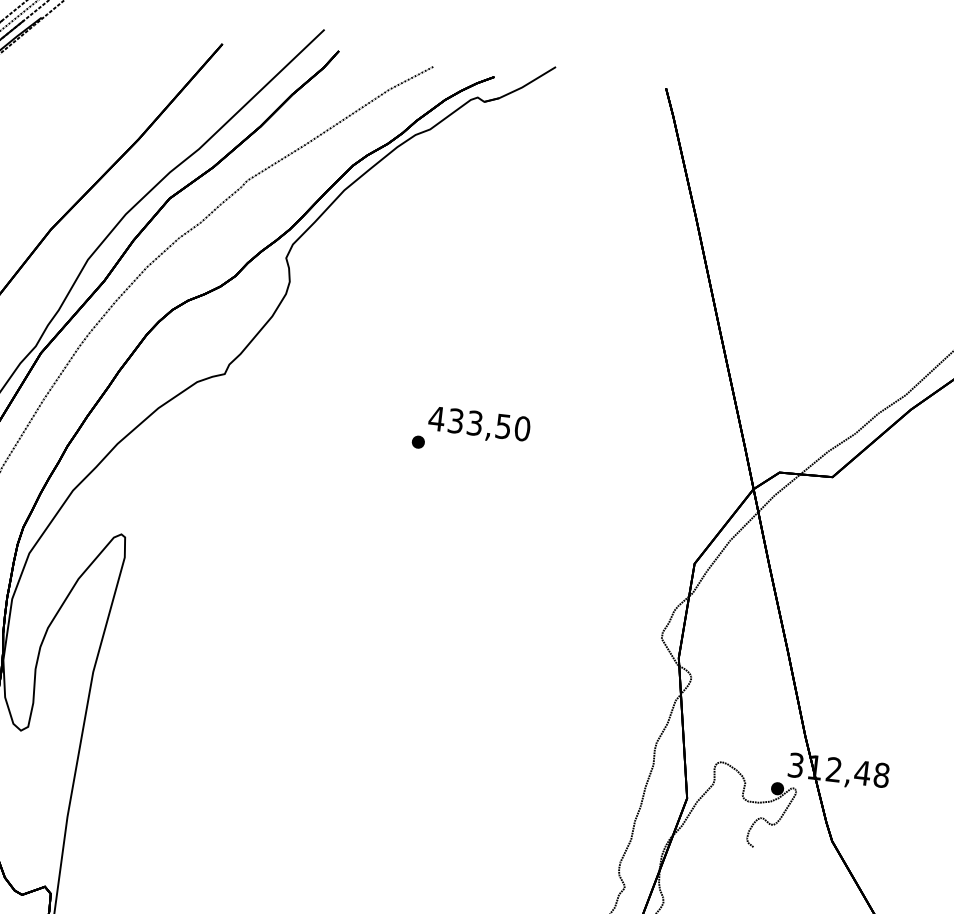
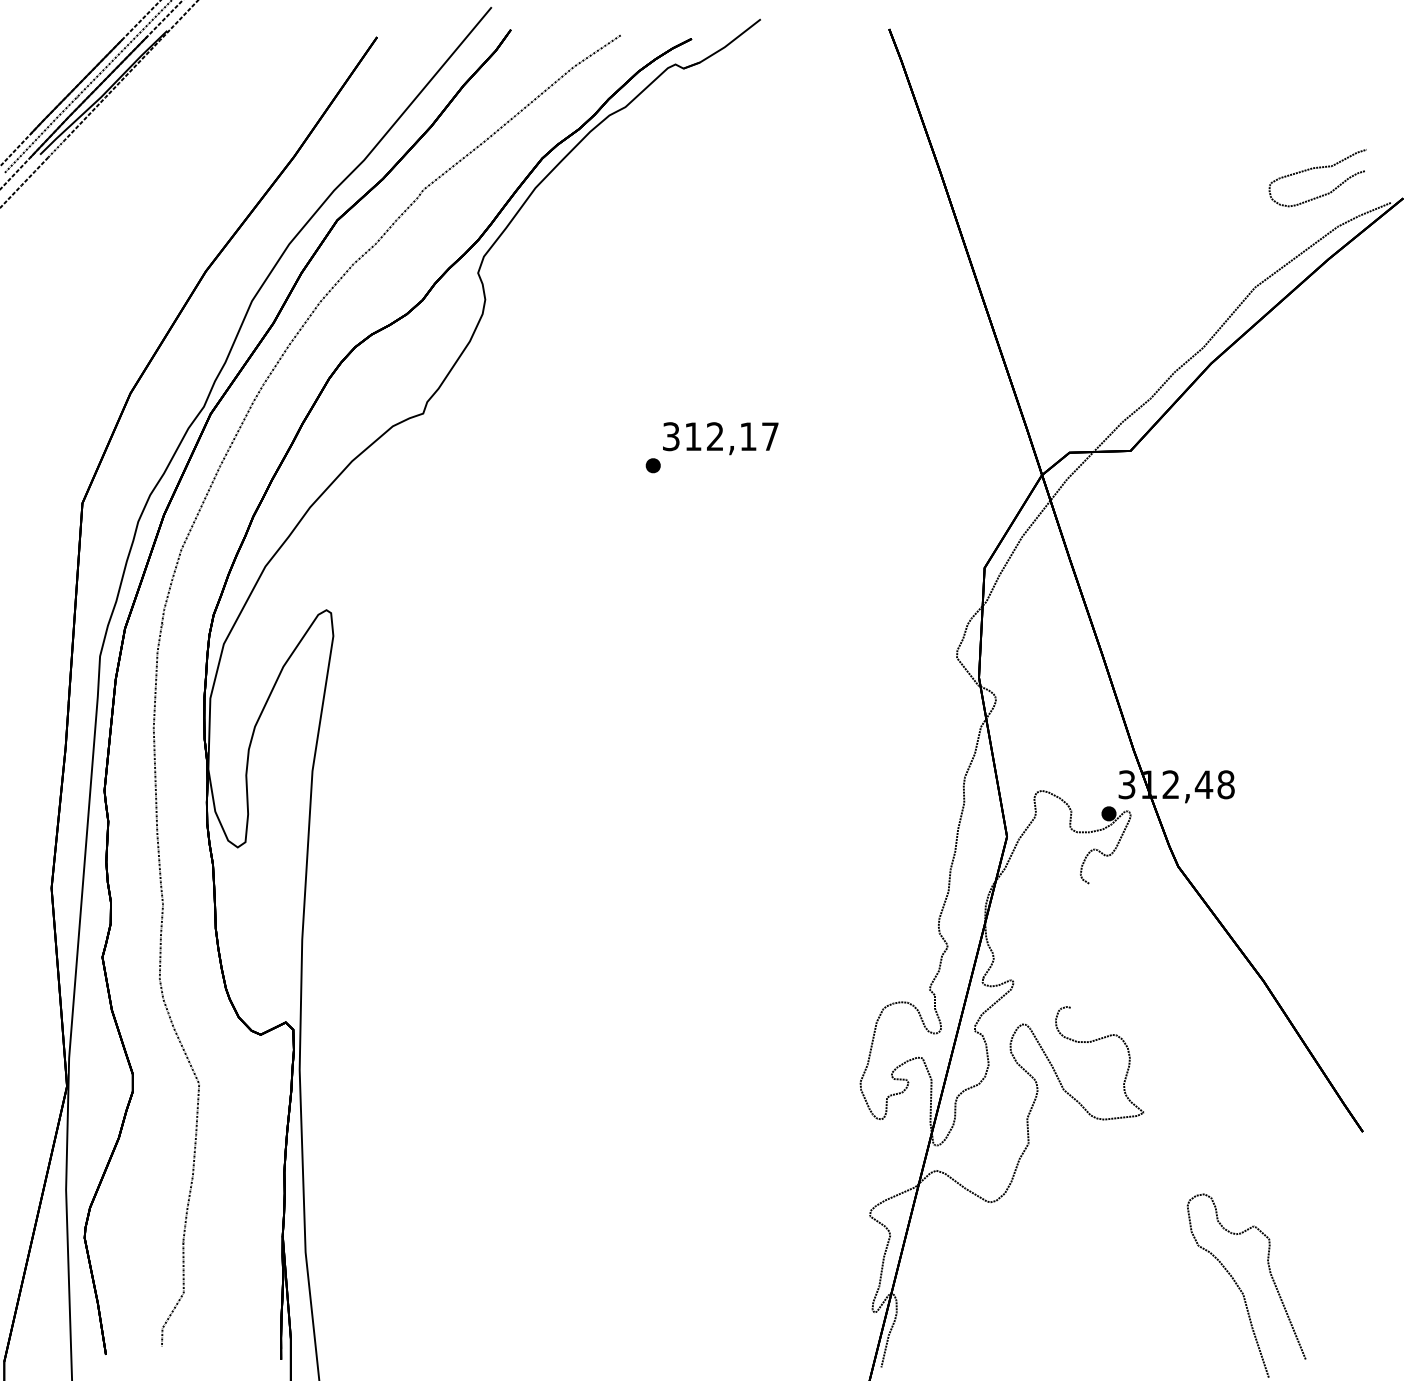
text: (479, 423) -> (720, 436), 433,50 -> 312,17

